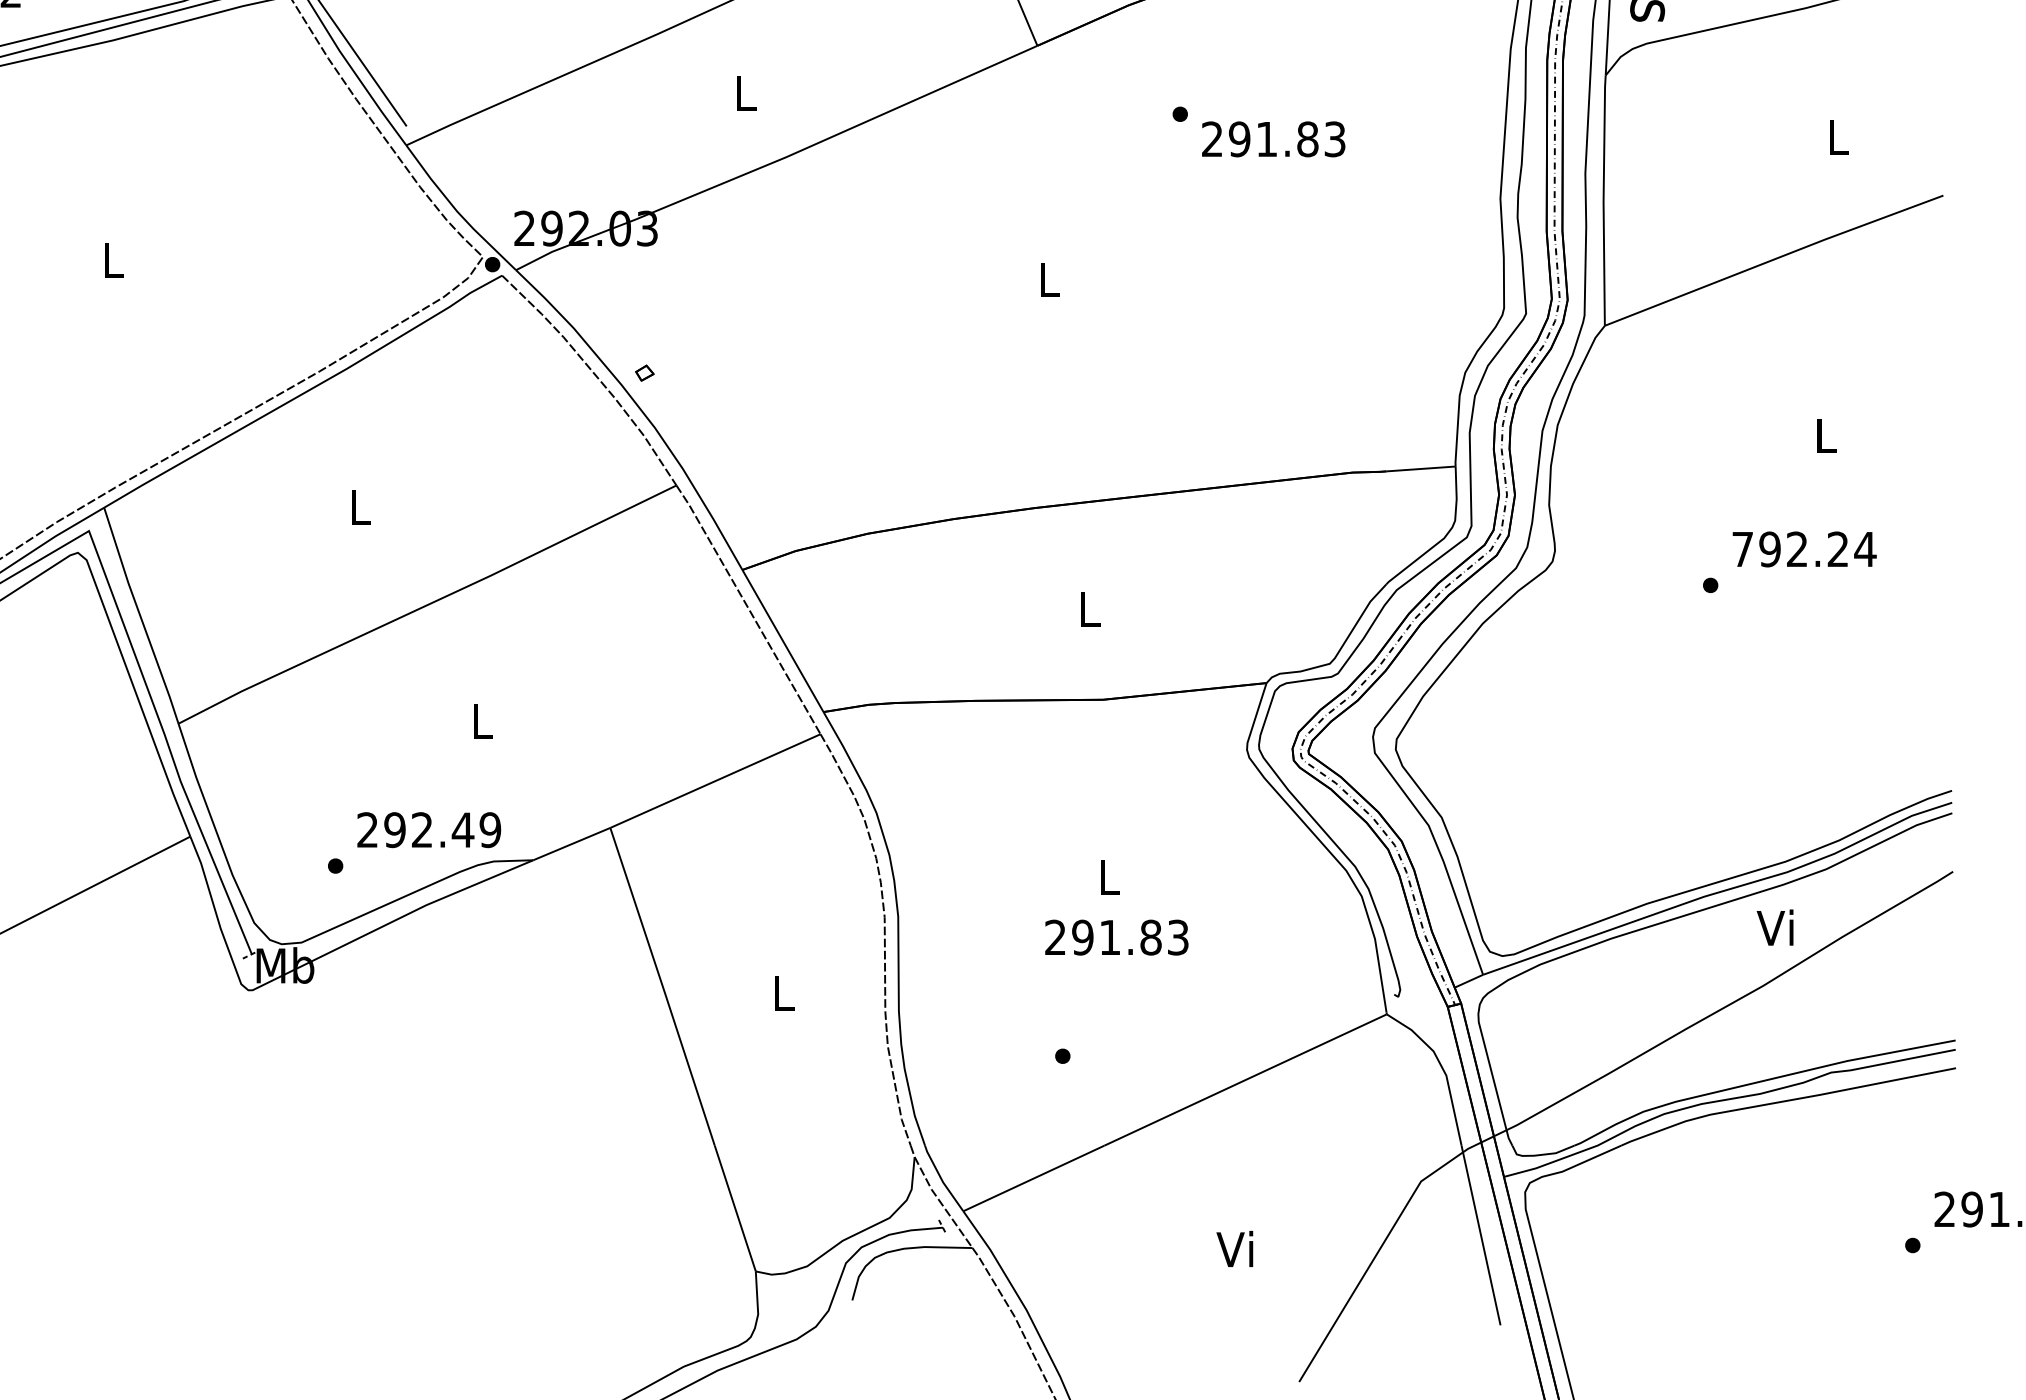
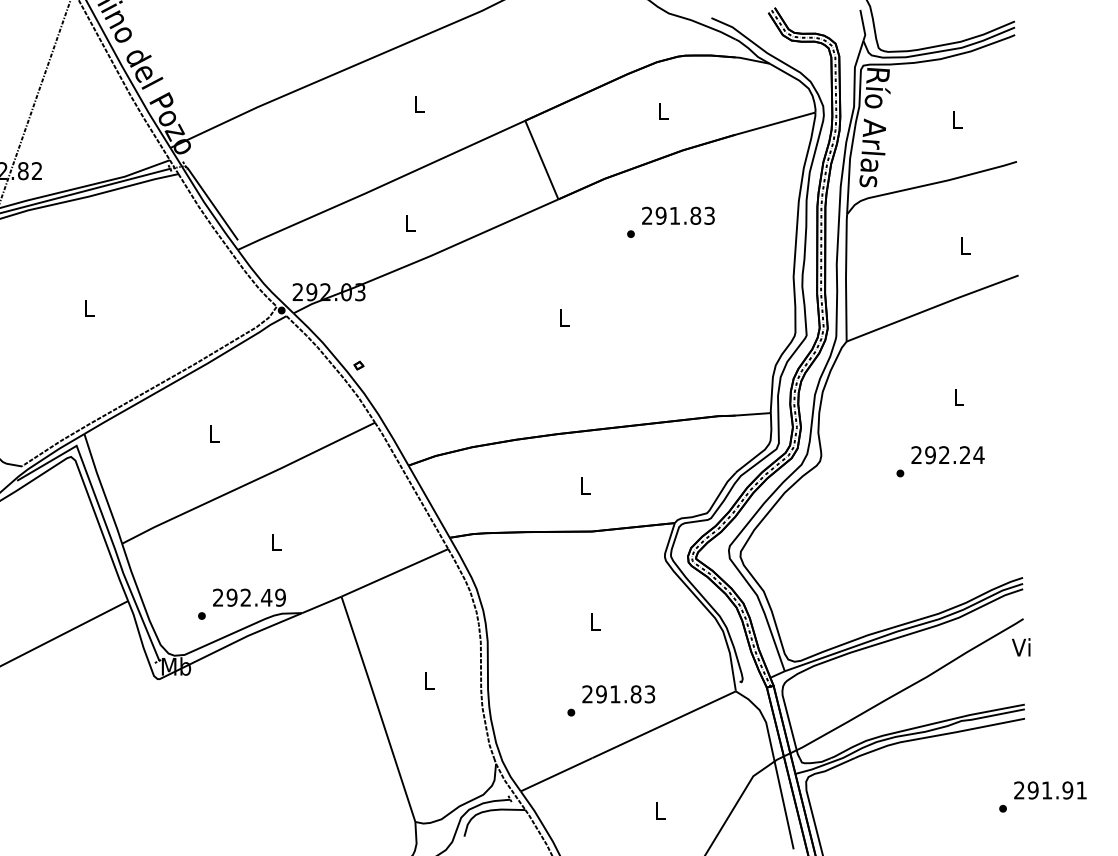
text: (1273, 138) -> (678, 215), moved
text: (1742, 548) -> (916, 454), 792.24 -> 292.24
text: (1775, 928) -> (1021, 647), moved
text: (1116, 937) -> (618, 694), moved
text: (1234, 1248) -> (658, 810), Vi -> L

